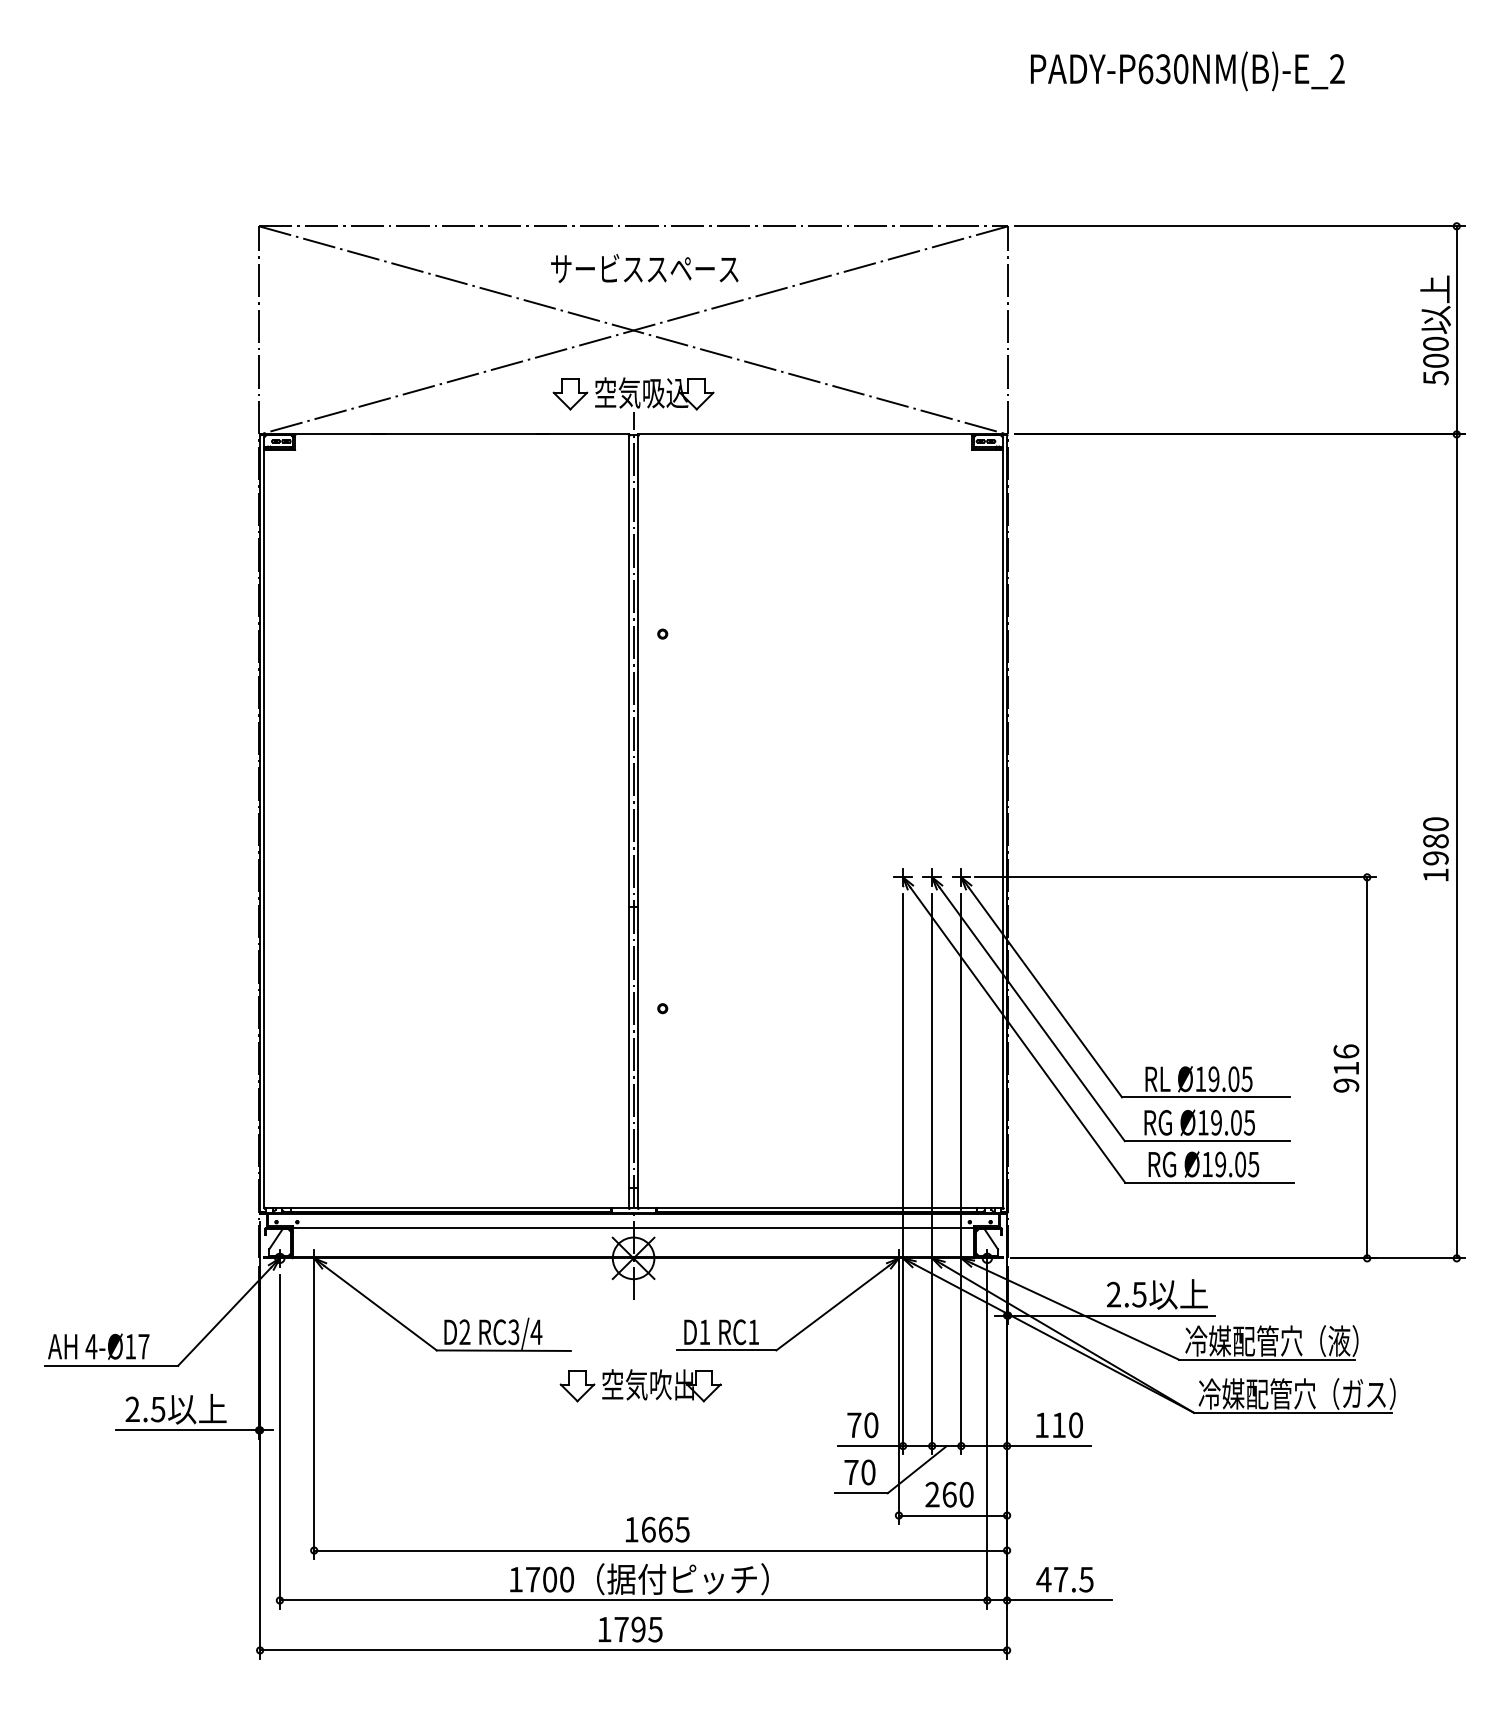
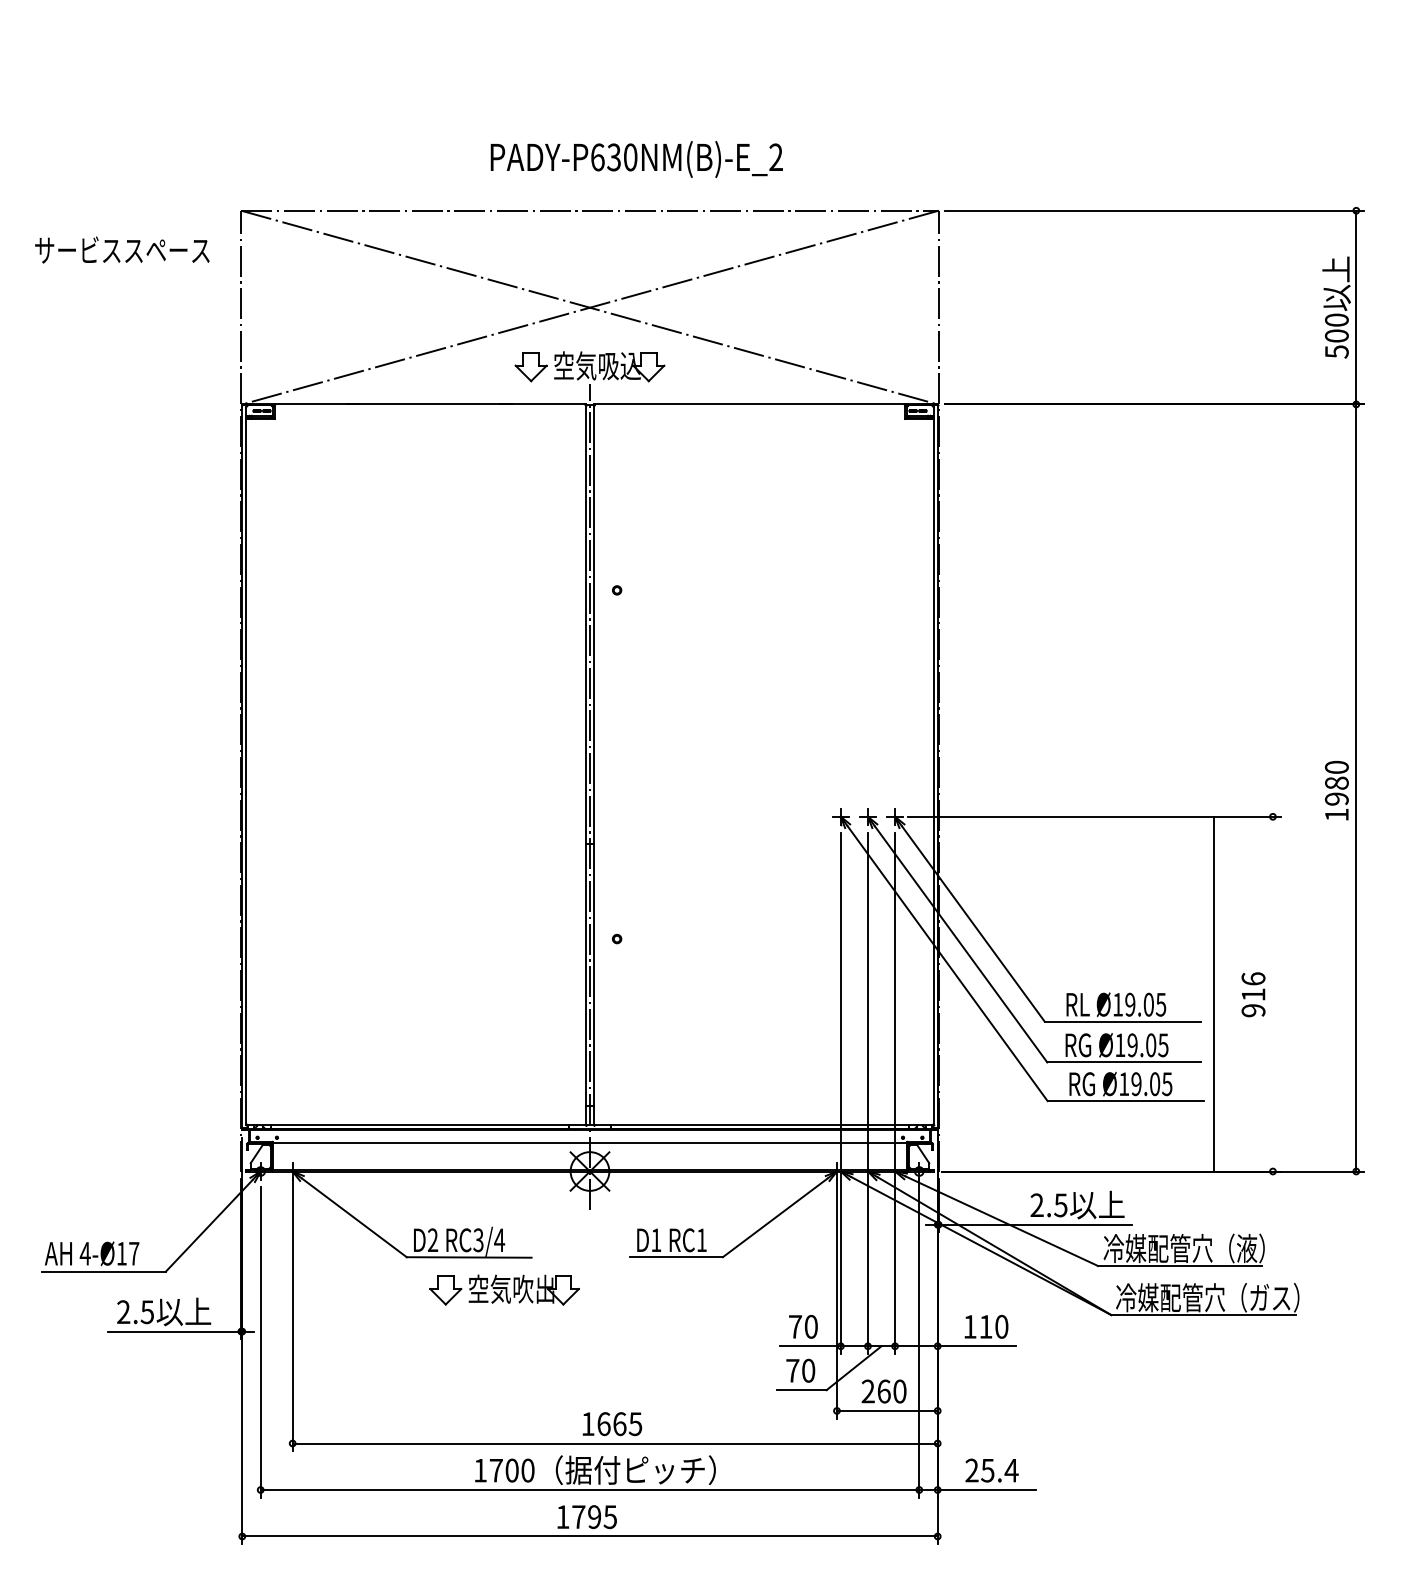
text: (1187, 71) -> (636, 159), moved
text: (644, 267) -> (122, 249), moved
line: (1366, 1067) -> (1213, 993), moved
part: (640, 1385) -> (504, 1289), moved
text: (1064, 1579) -> (991, 1470), 47.5 -> 25.4

